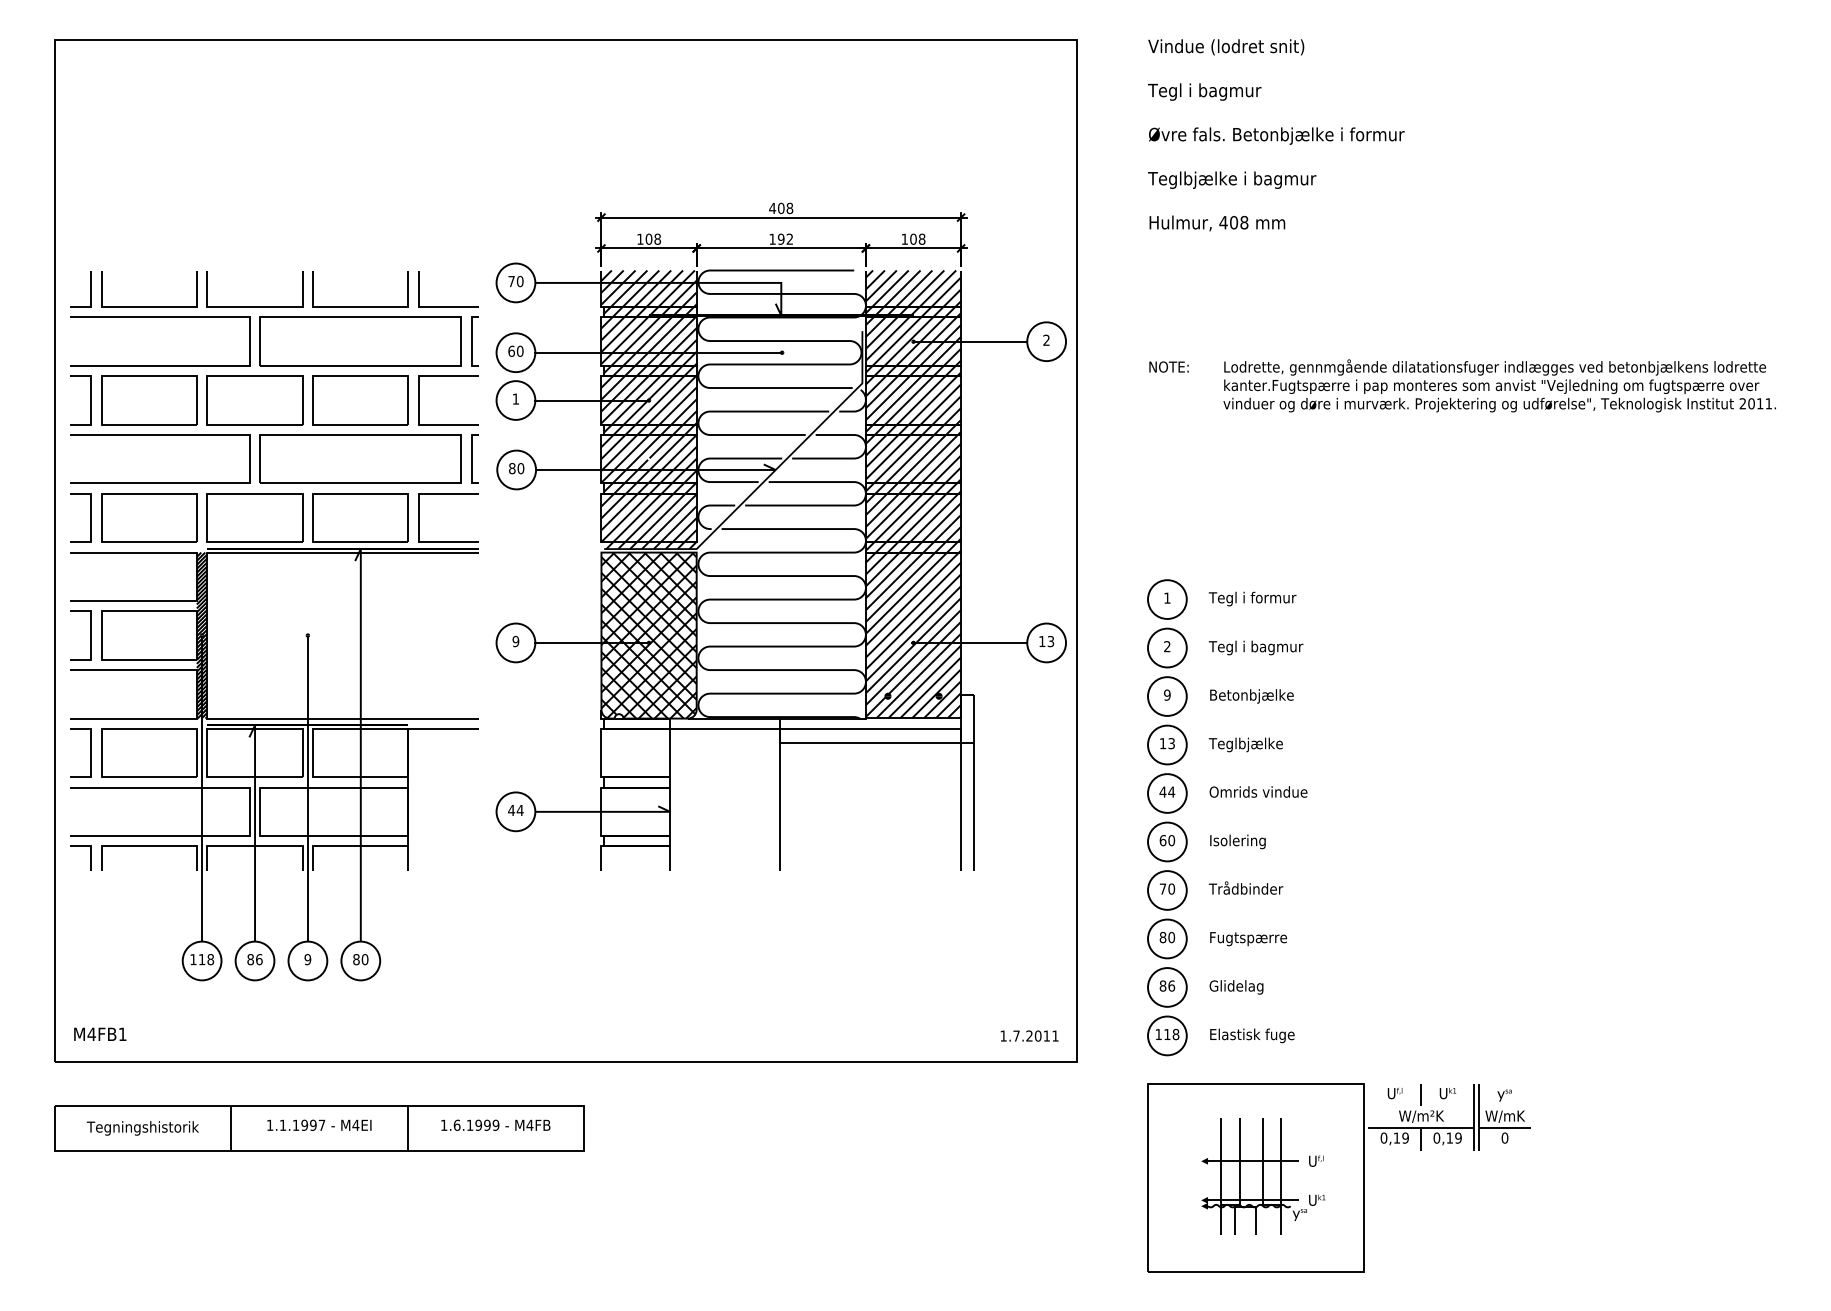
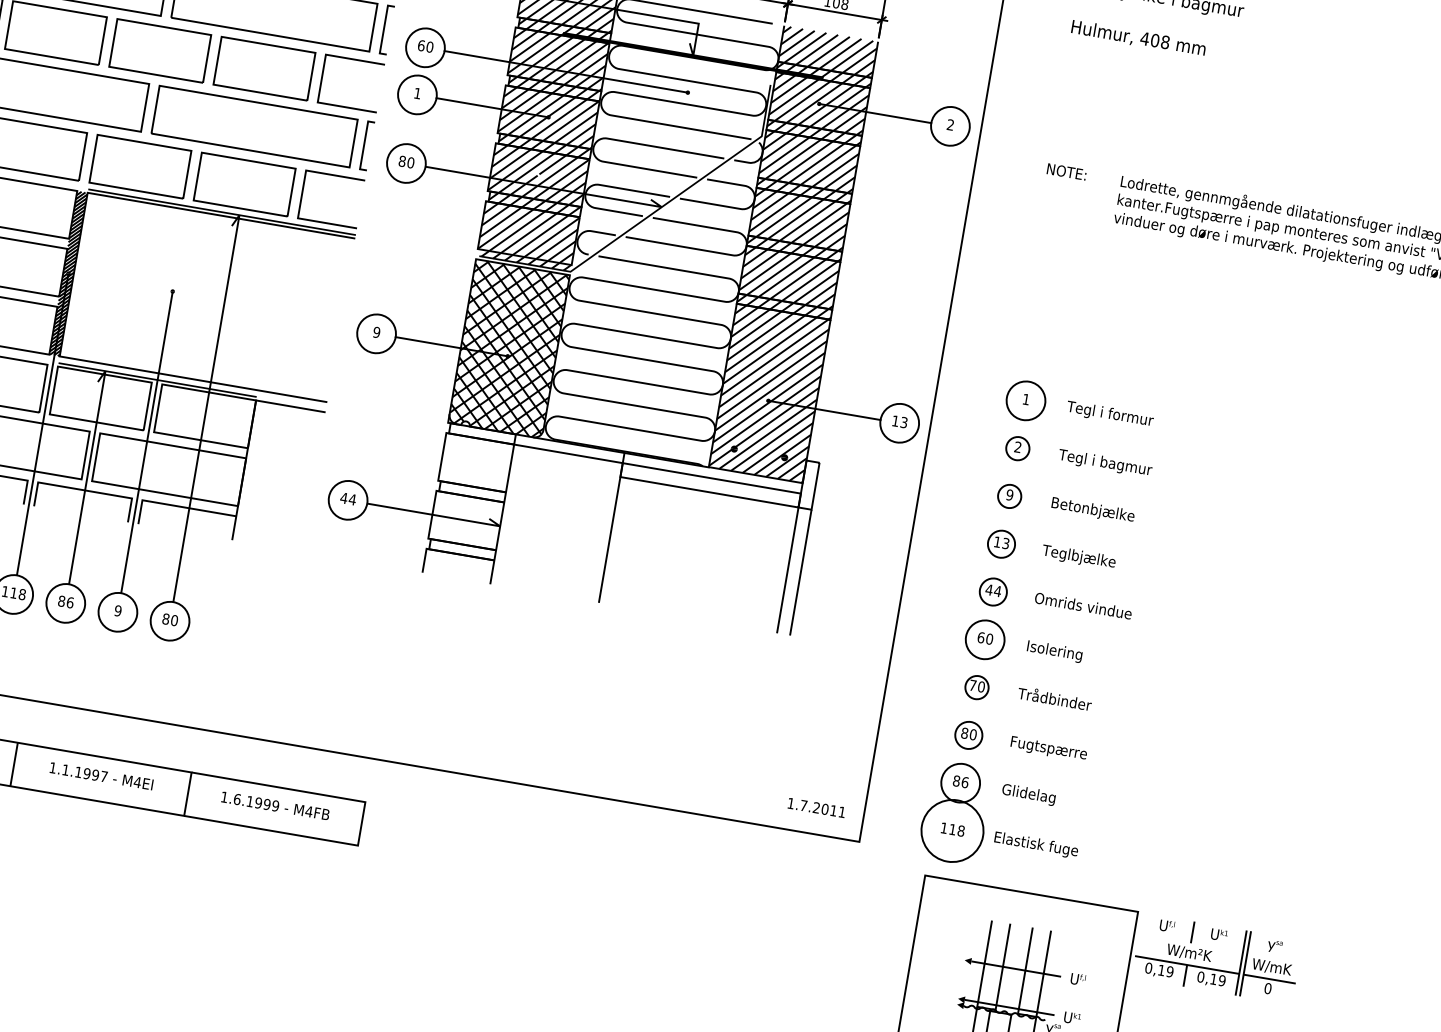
circle: (1167, 647) -> (1018, 448), size x0.6
circle: (1167, 696) -> (1009, 496), size x0.6
circle: (1167, 744) -> (1001, 543), size x0.7
circle: (1167, 793) -> (993, 592), size x0.7
circle: (1167, 890) -> (977, 687), size x0.6
circle: (1167, 938) -> (969, 734), size x0.7
circle: (1167, 1035) -> (952, 830), size x1.6

